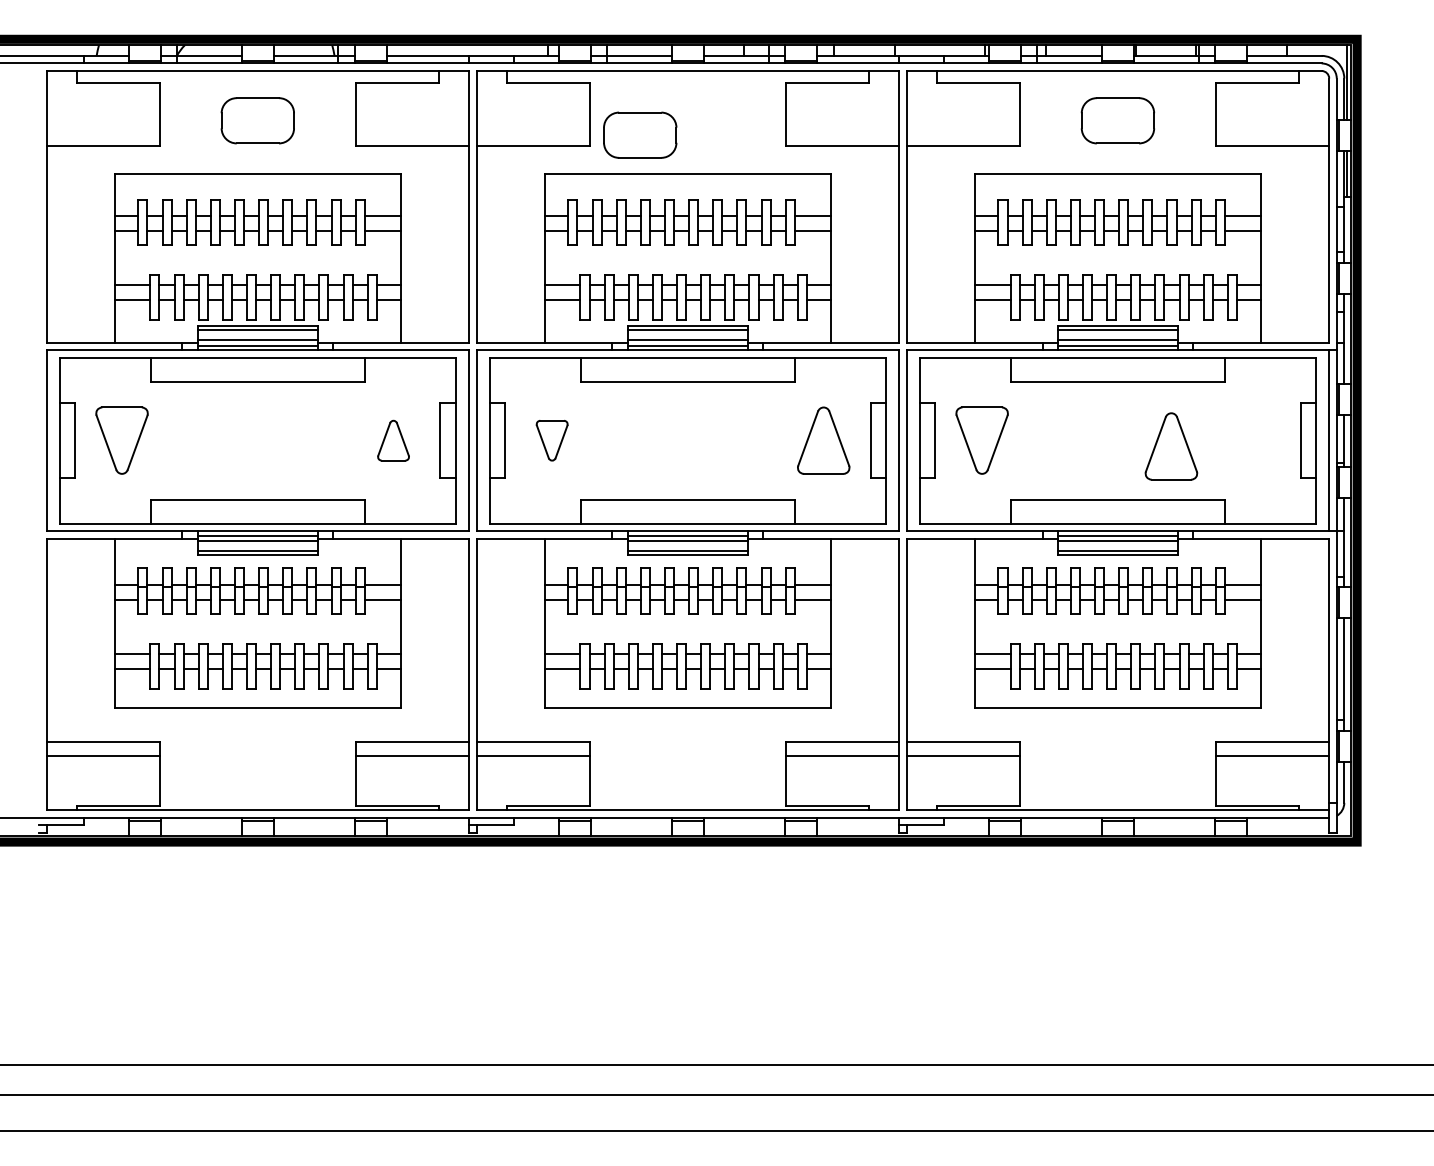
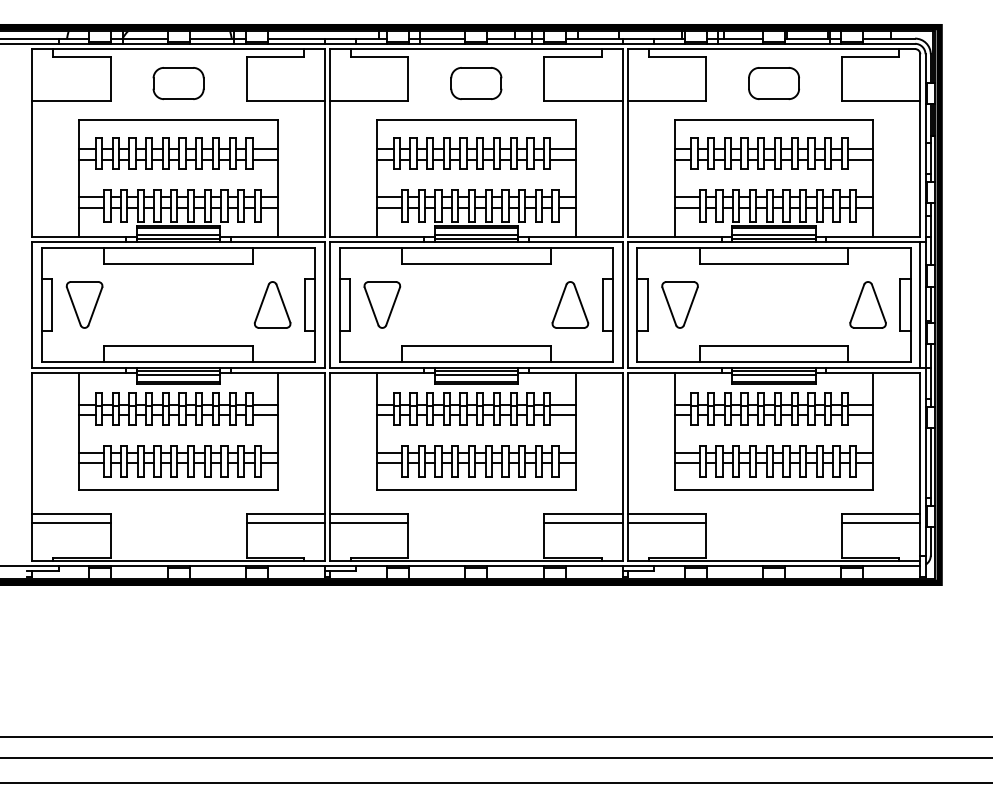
part: (640, 135) -> (476, 83), moved
part: (393, 439) -> (272, 304), size x1.67
part: (552, 439) -> (382, 304), size x1.67
part: (1170, 445) -> (867, 304), moved

